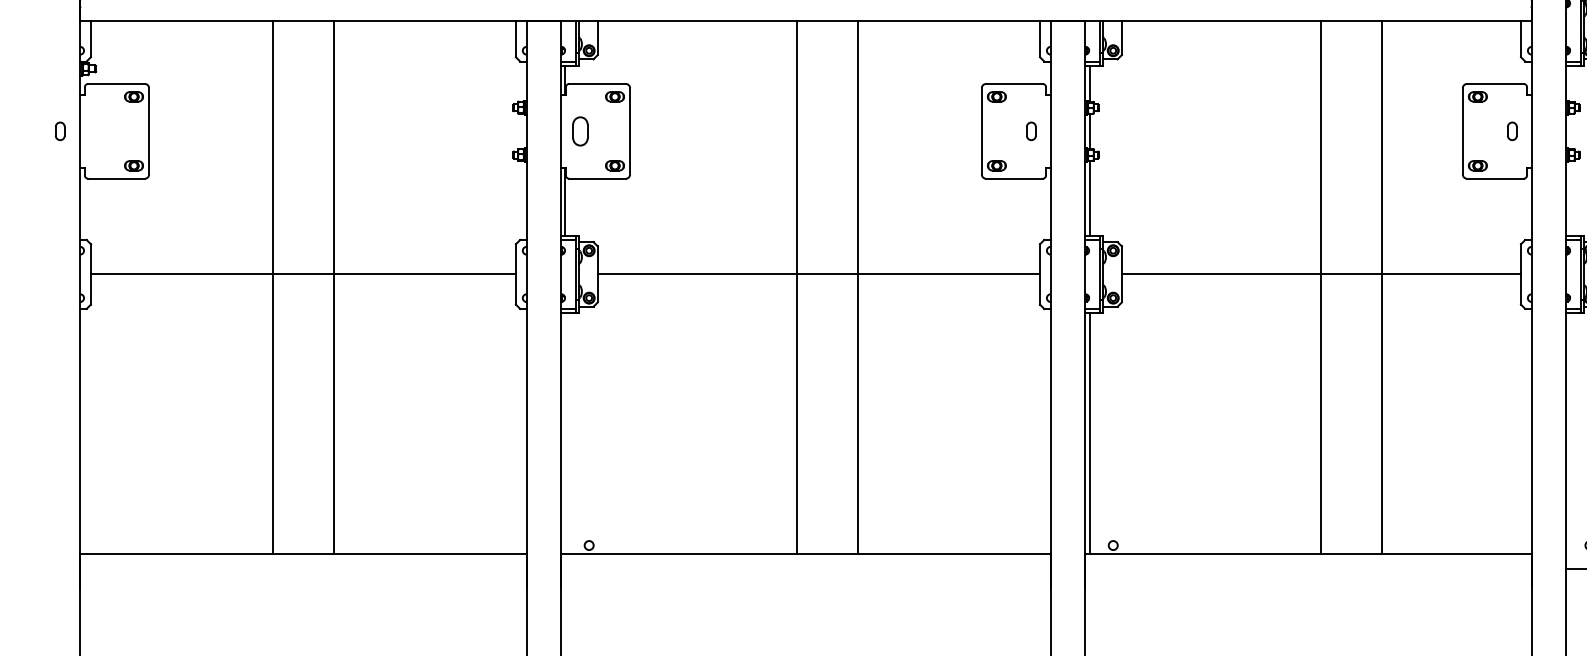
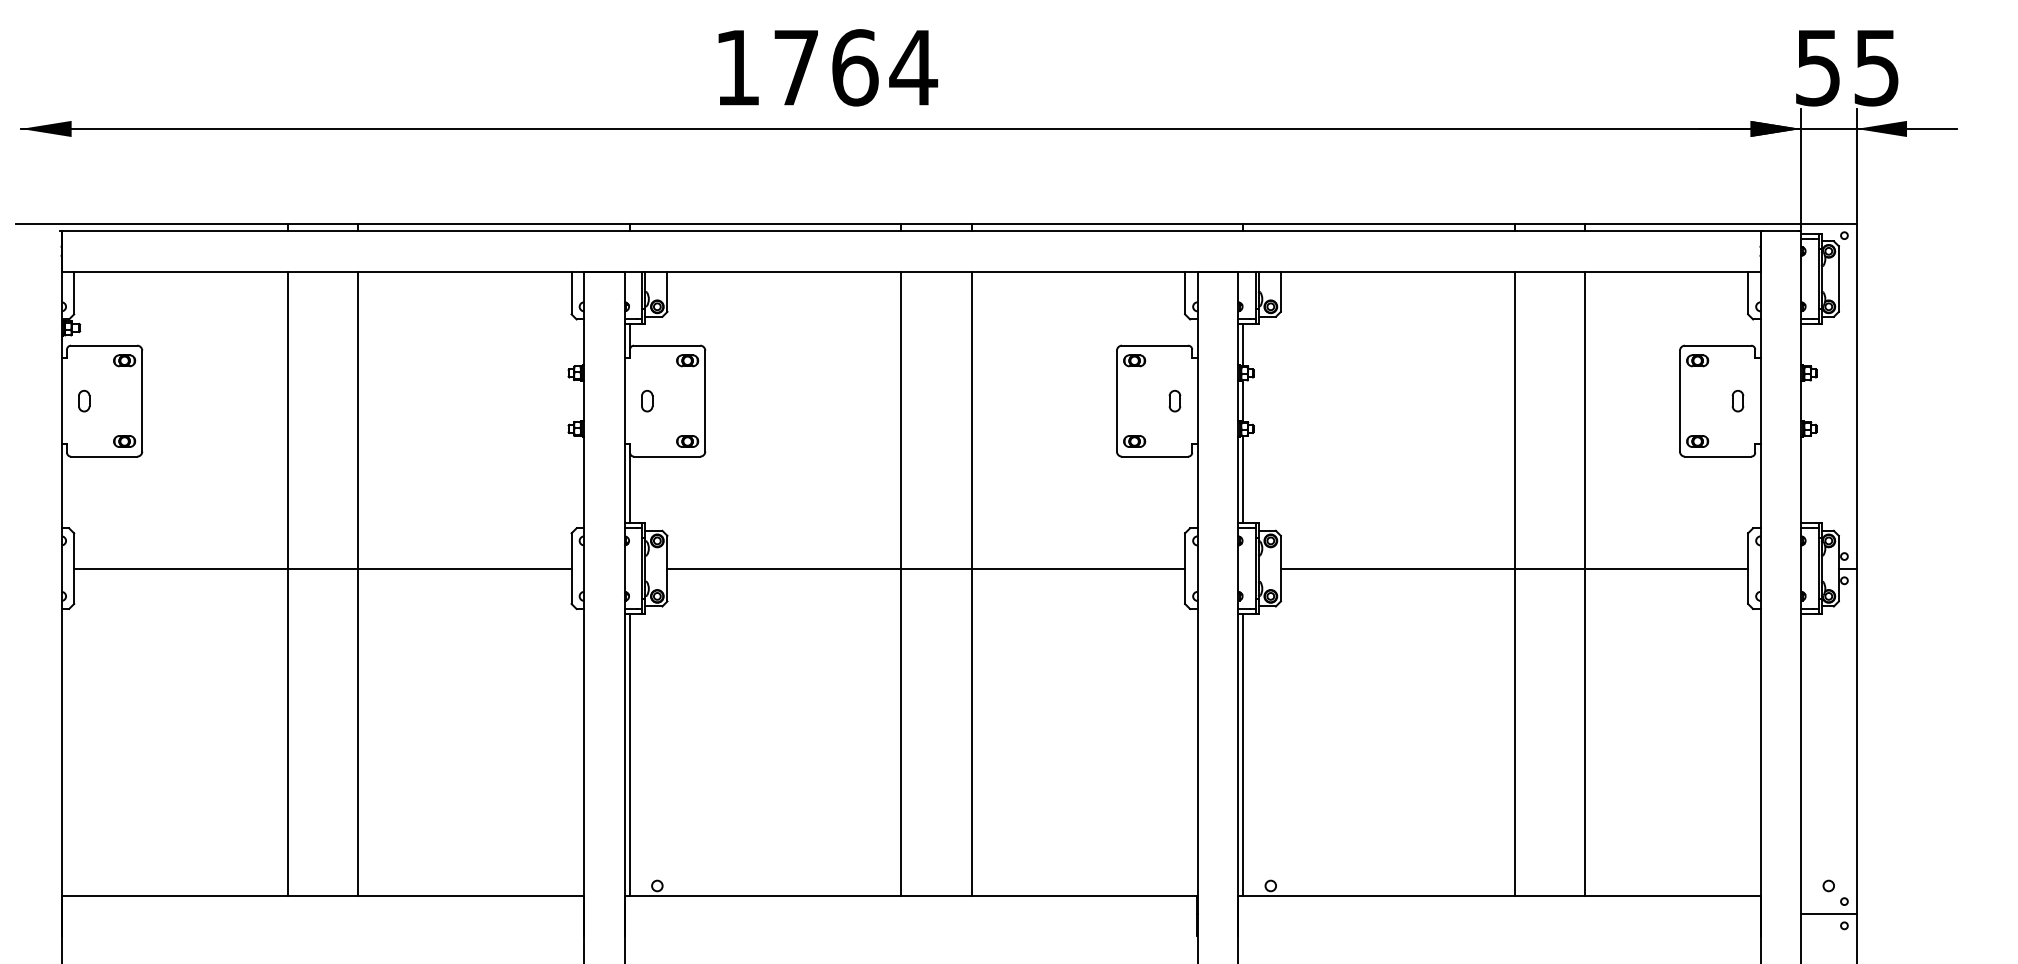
part: (60, 130) -> (84, 400), moved
part: (580, 130) -> (647, 400), size x0.62
line: (565, 433) -> (629, 754), added

